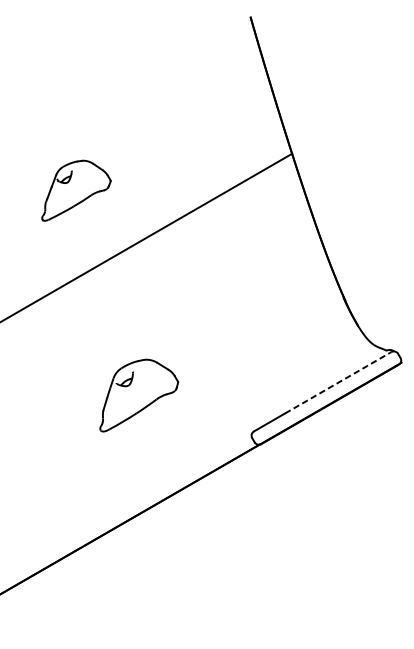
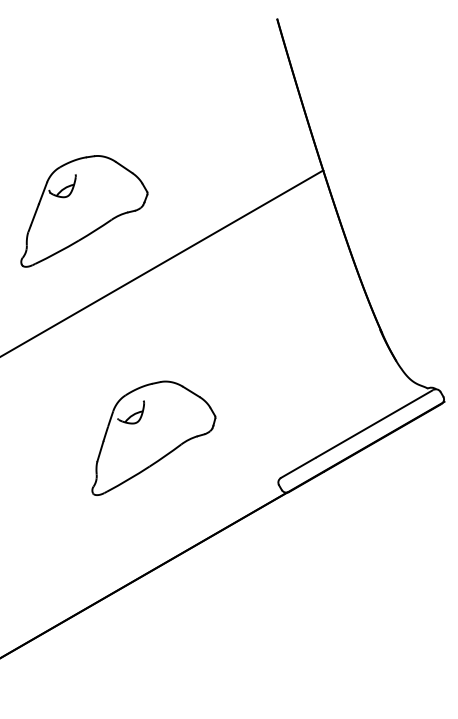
part: (76, 190) -> (84, 211), size x1.67
line: (338, 382) -> (374, 423), dashed -> solid
part: (138, 394) -> (153, 437), size x1.43

